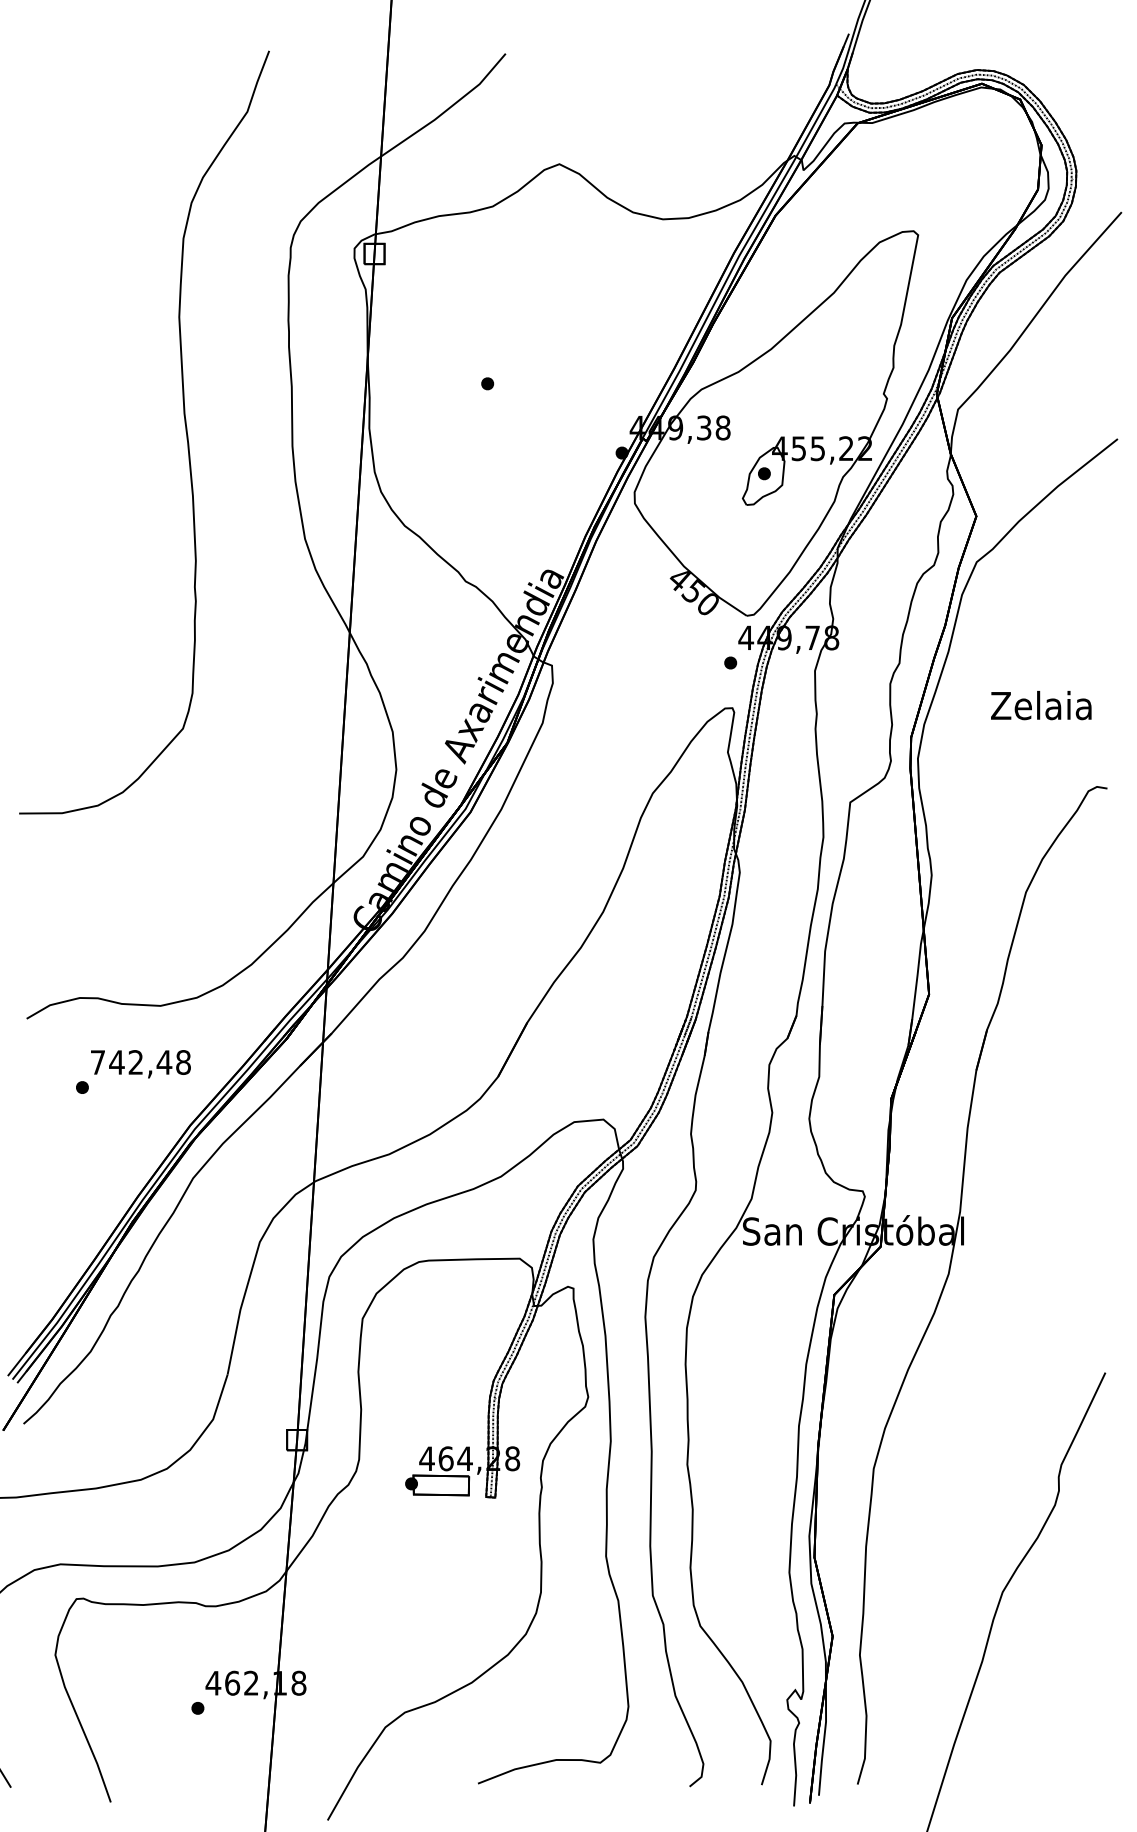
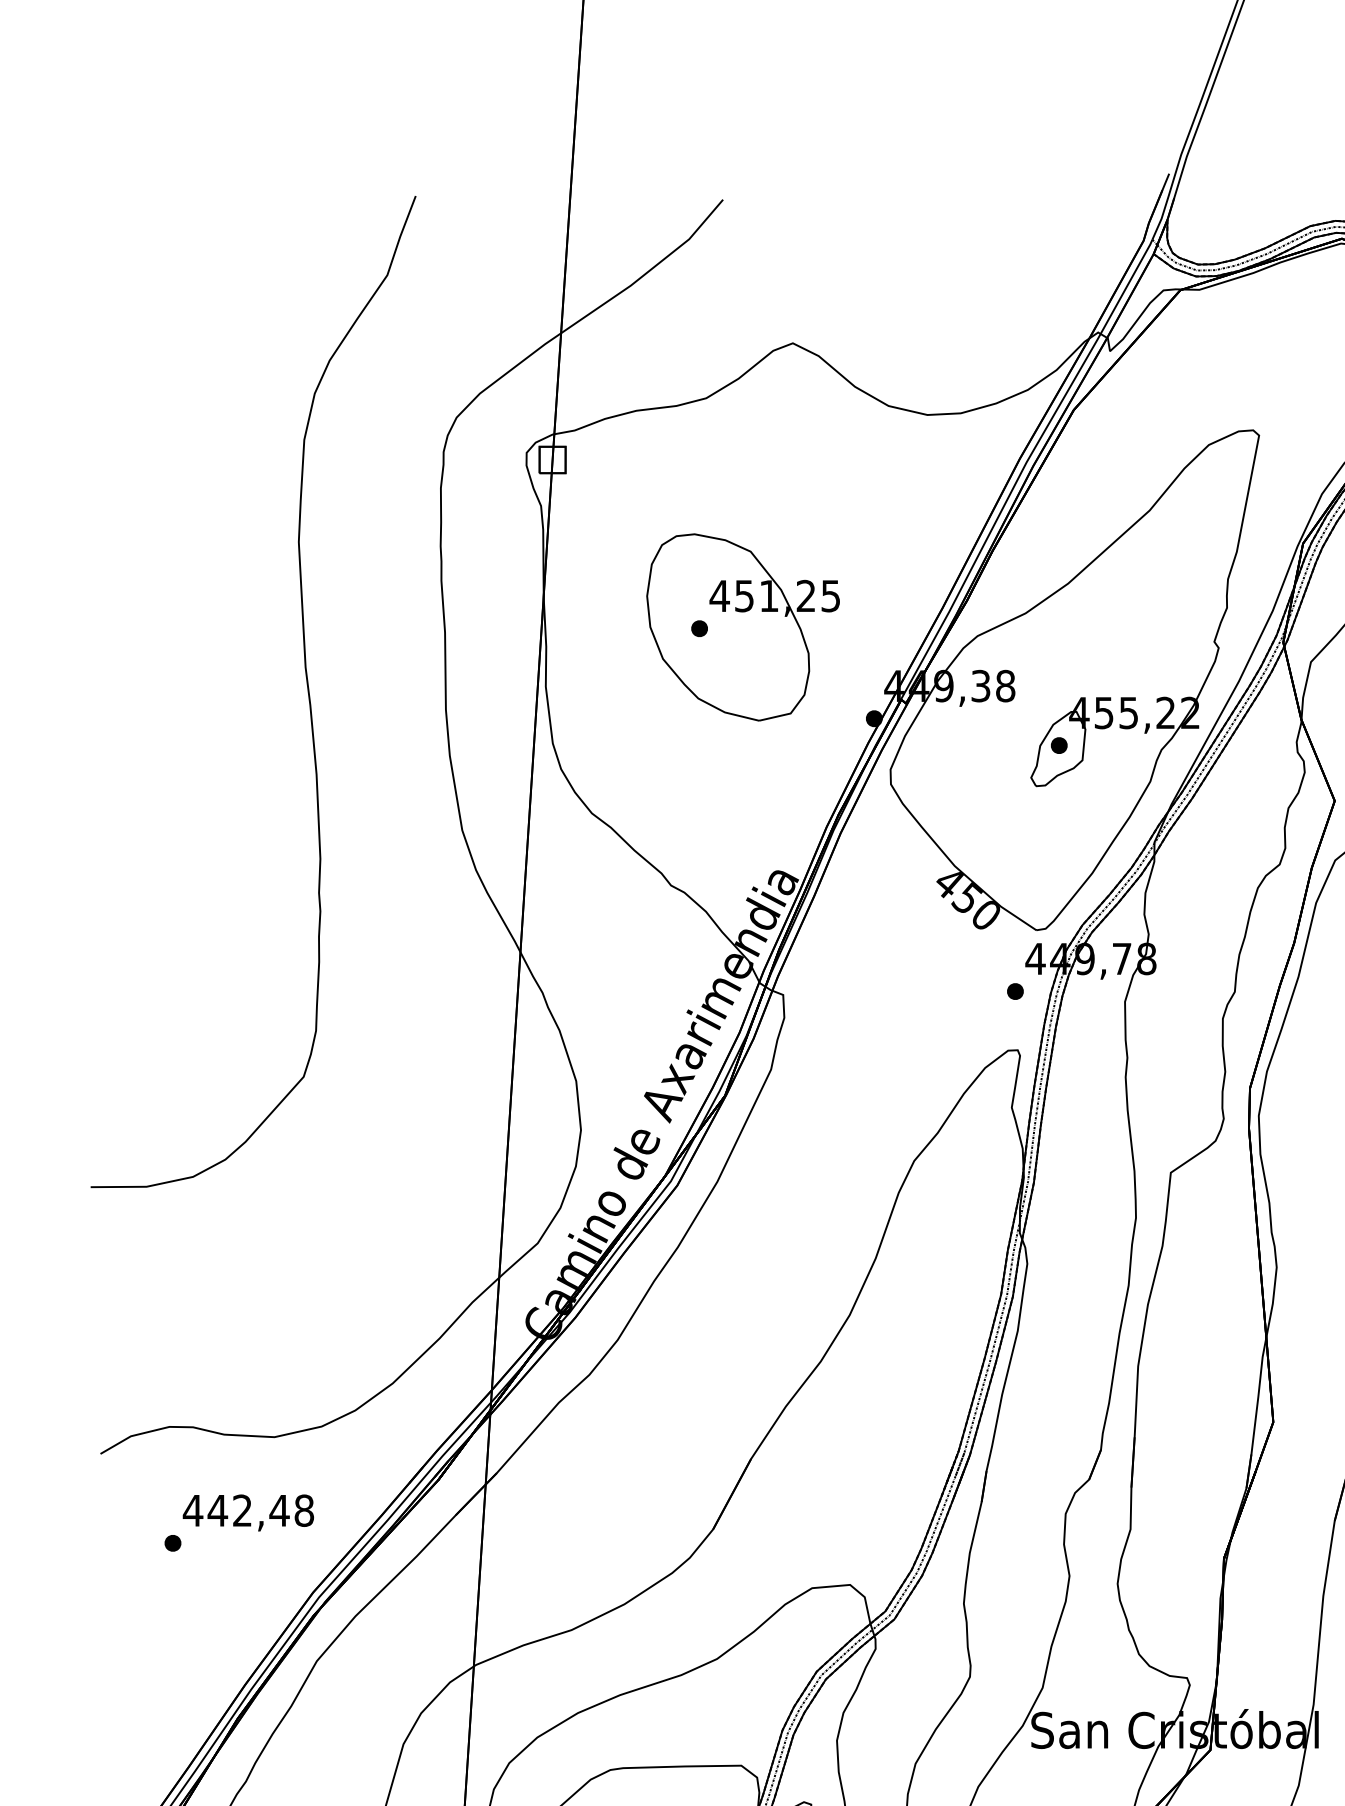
part: (520, 382) -> (742, 626), added
text: (97, 1062) -> (192, 1510), 742,48 -> 442,48

